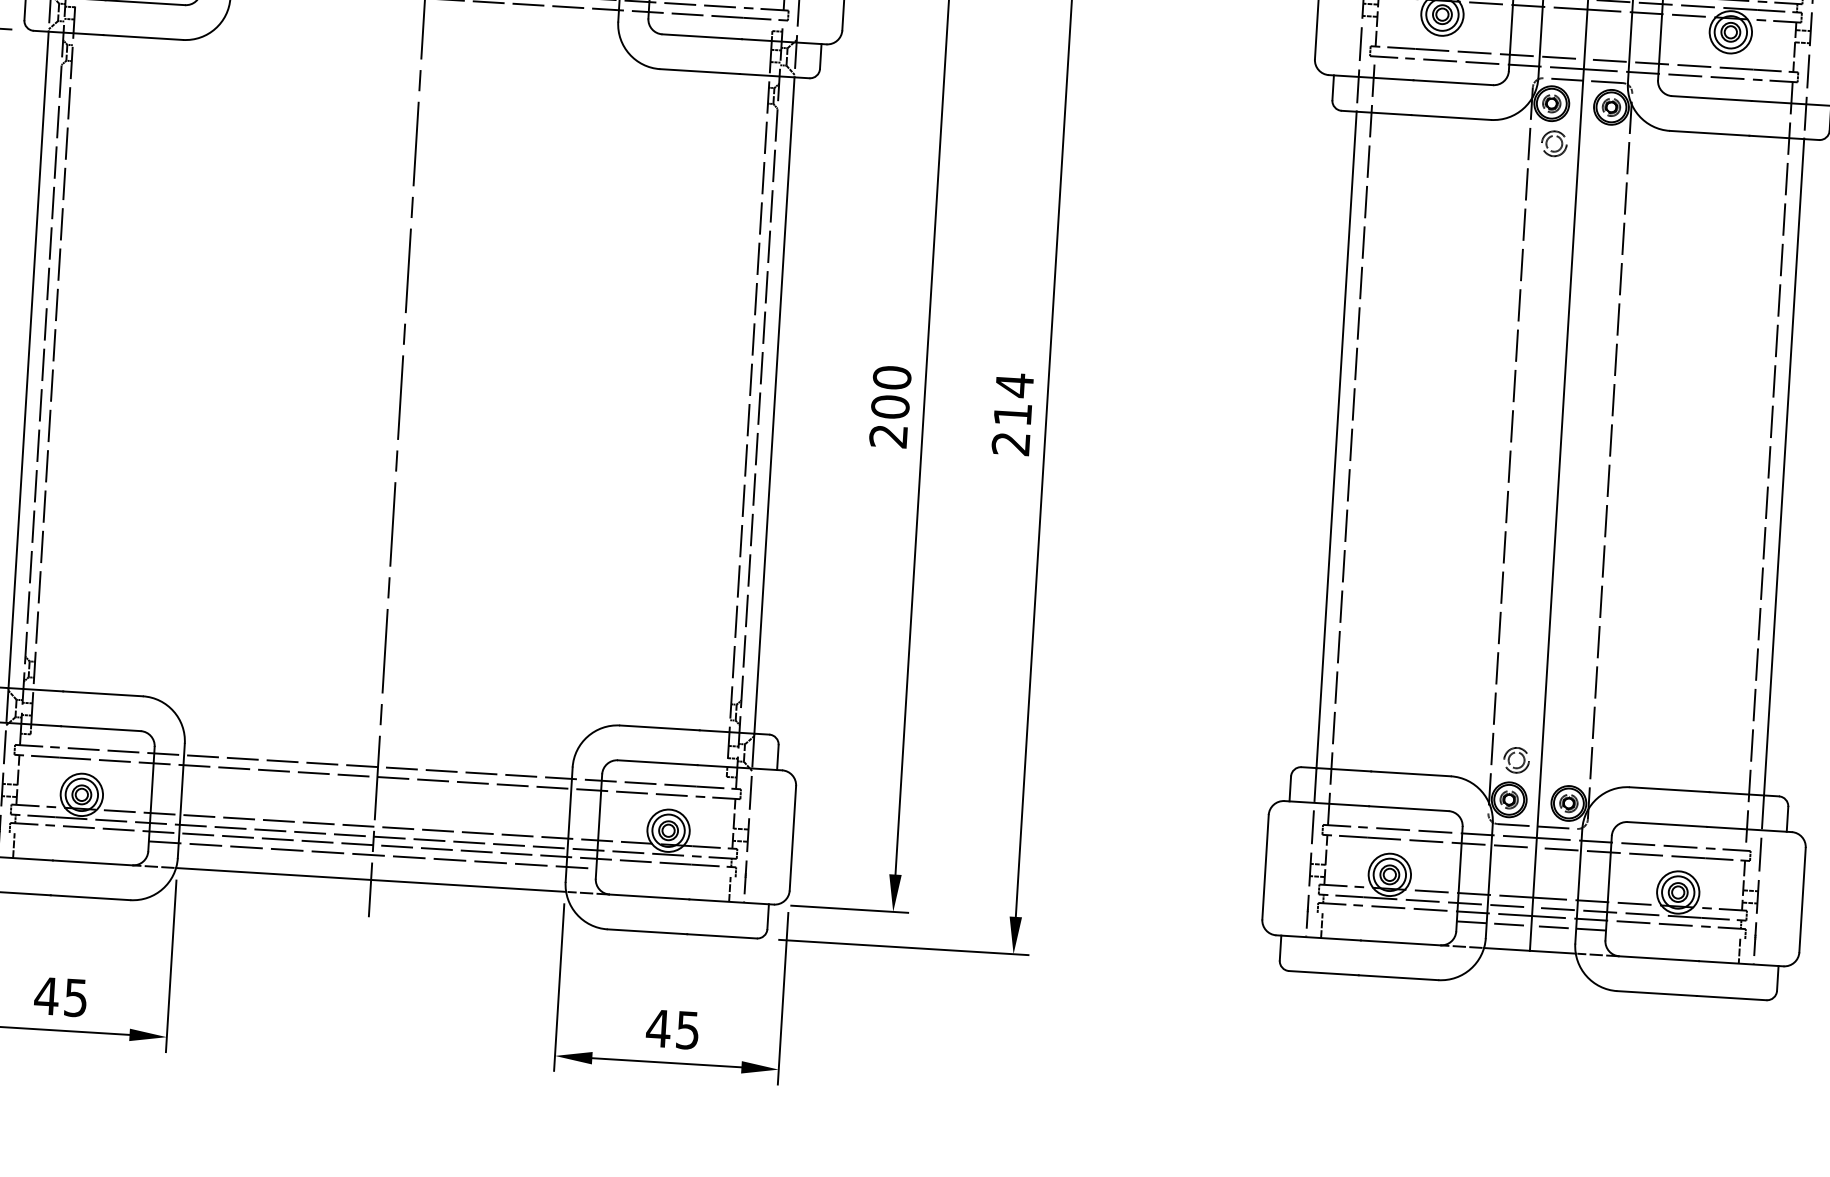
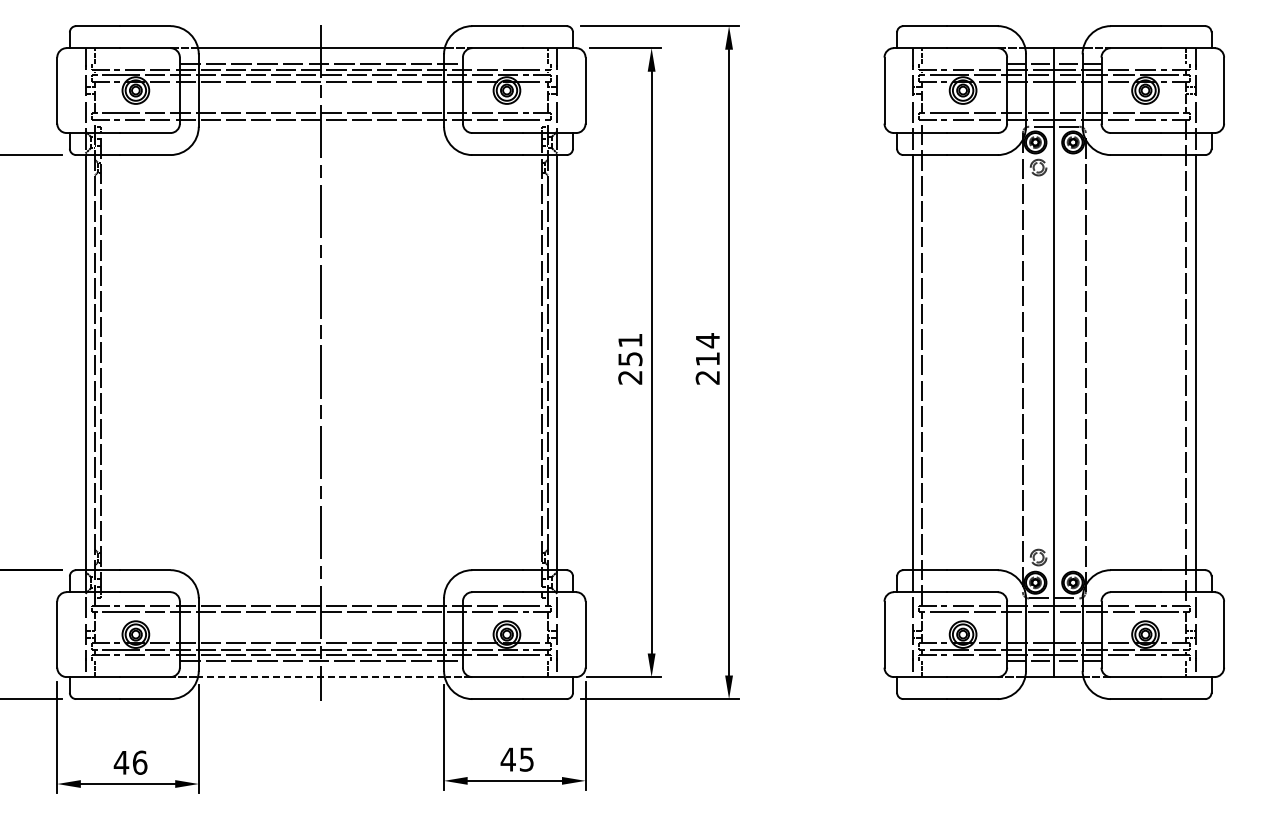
text: (891, 391) -> (630, 349), 200 -> 251
line: (369, 880) -> (320, 677), solid -> dashed
text: (76, 997) -> (140, 762), 45 -> 46

